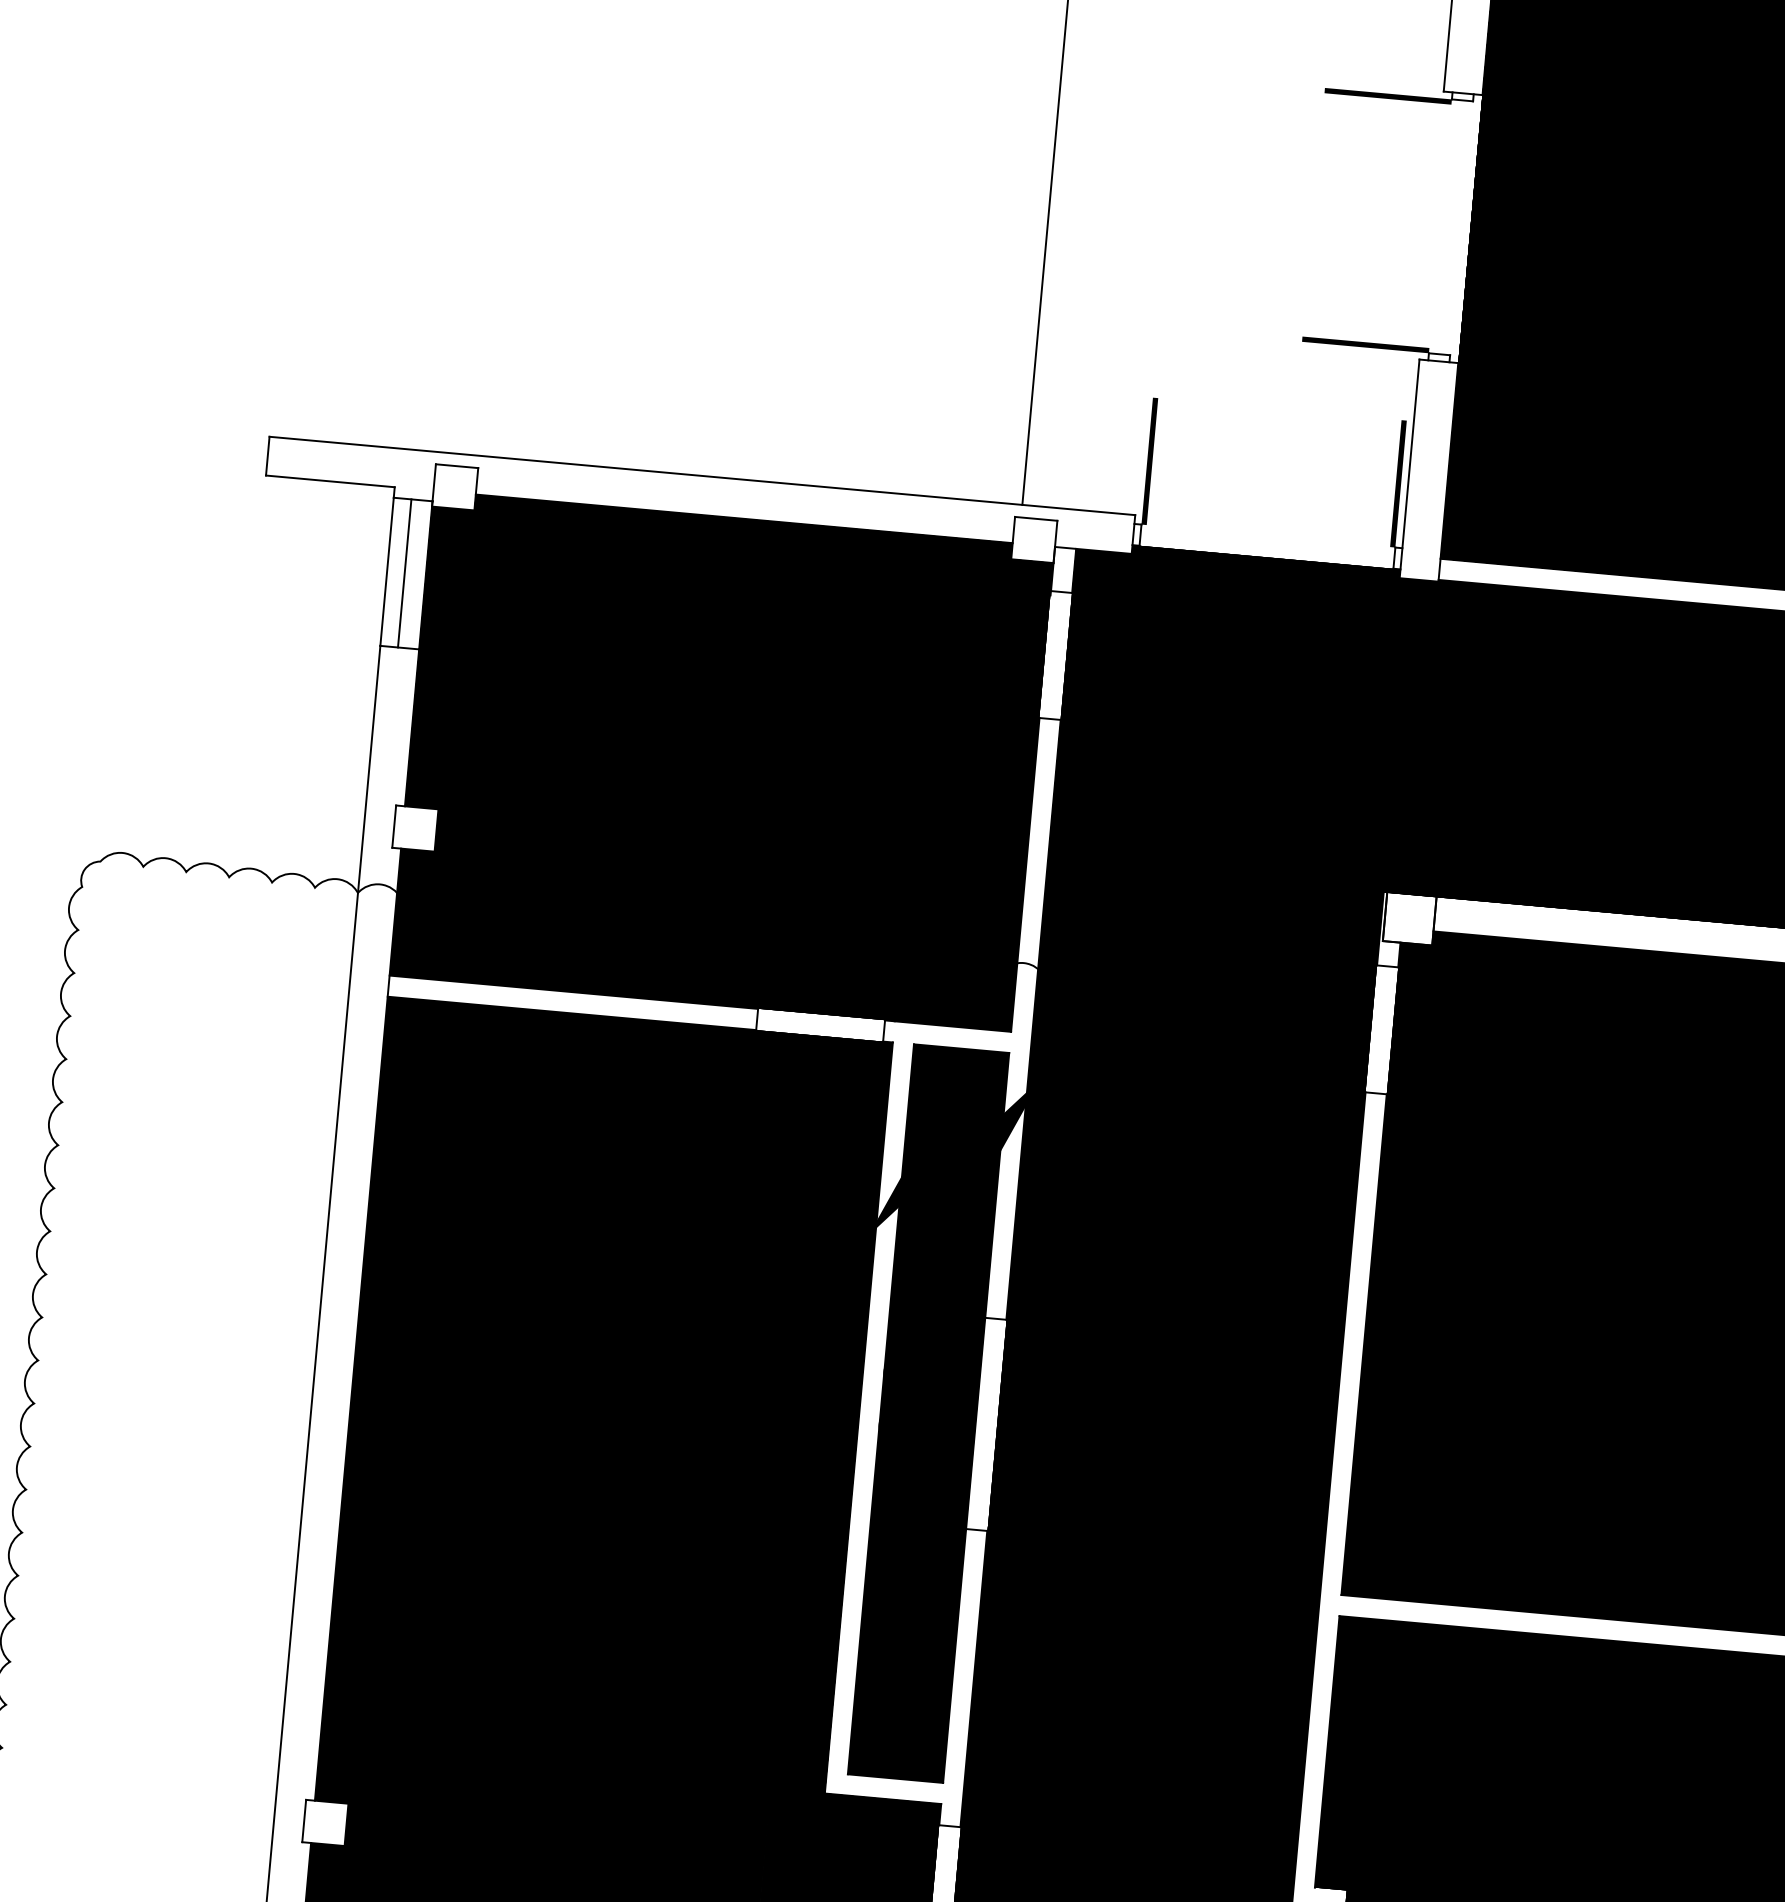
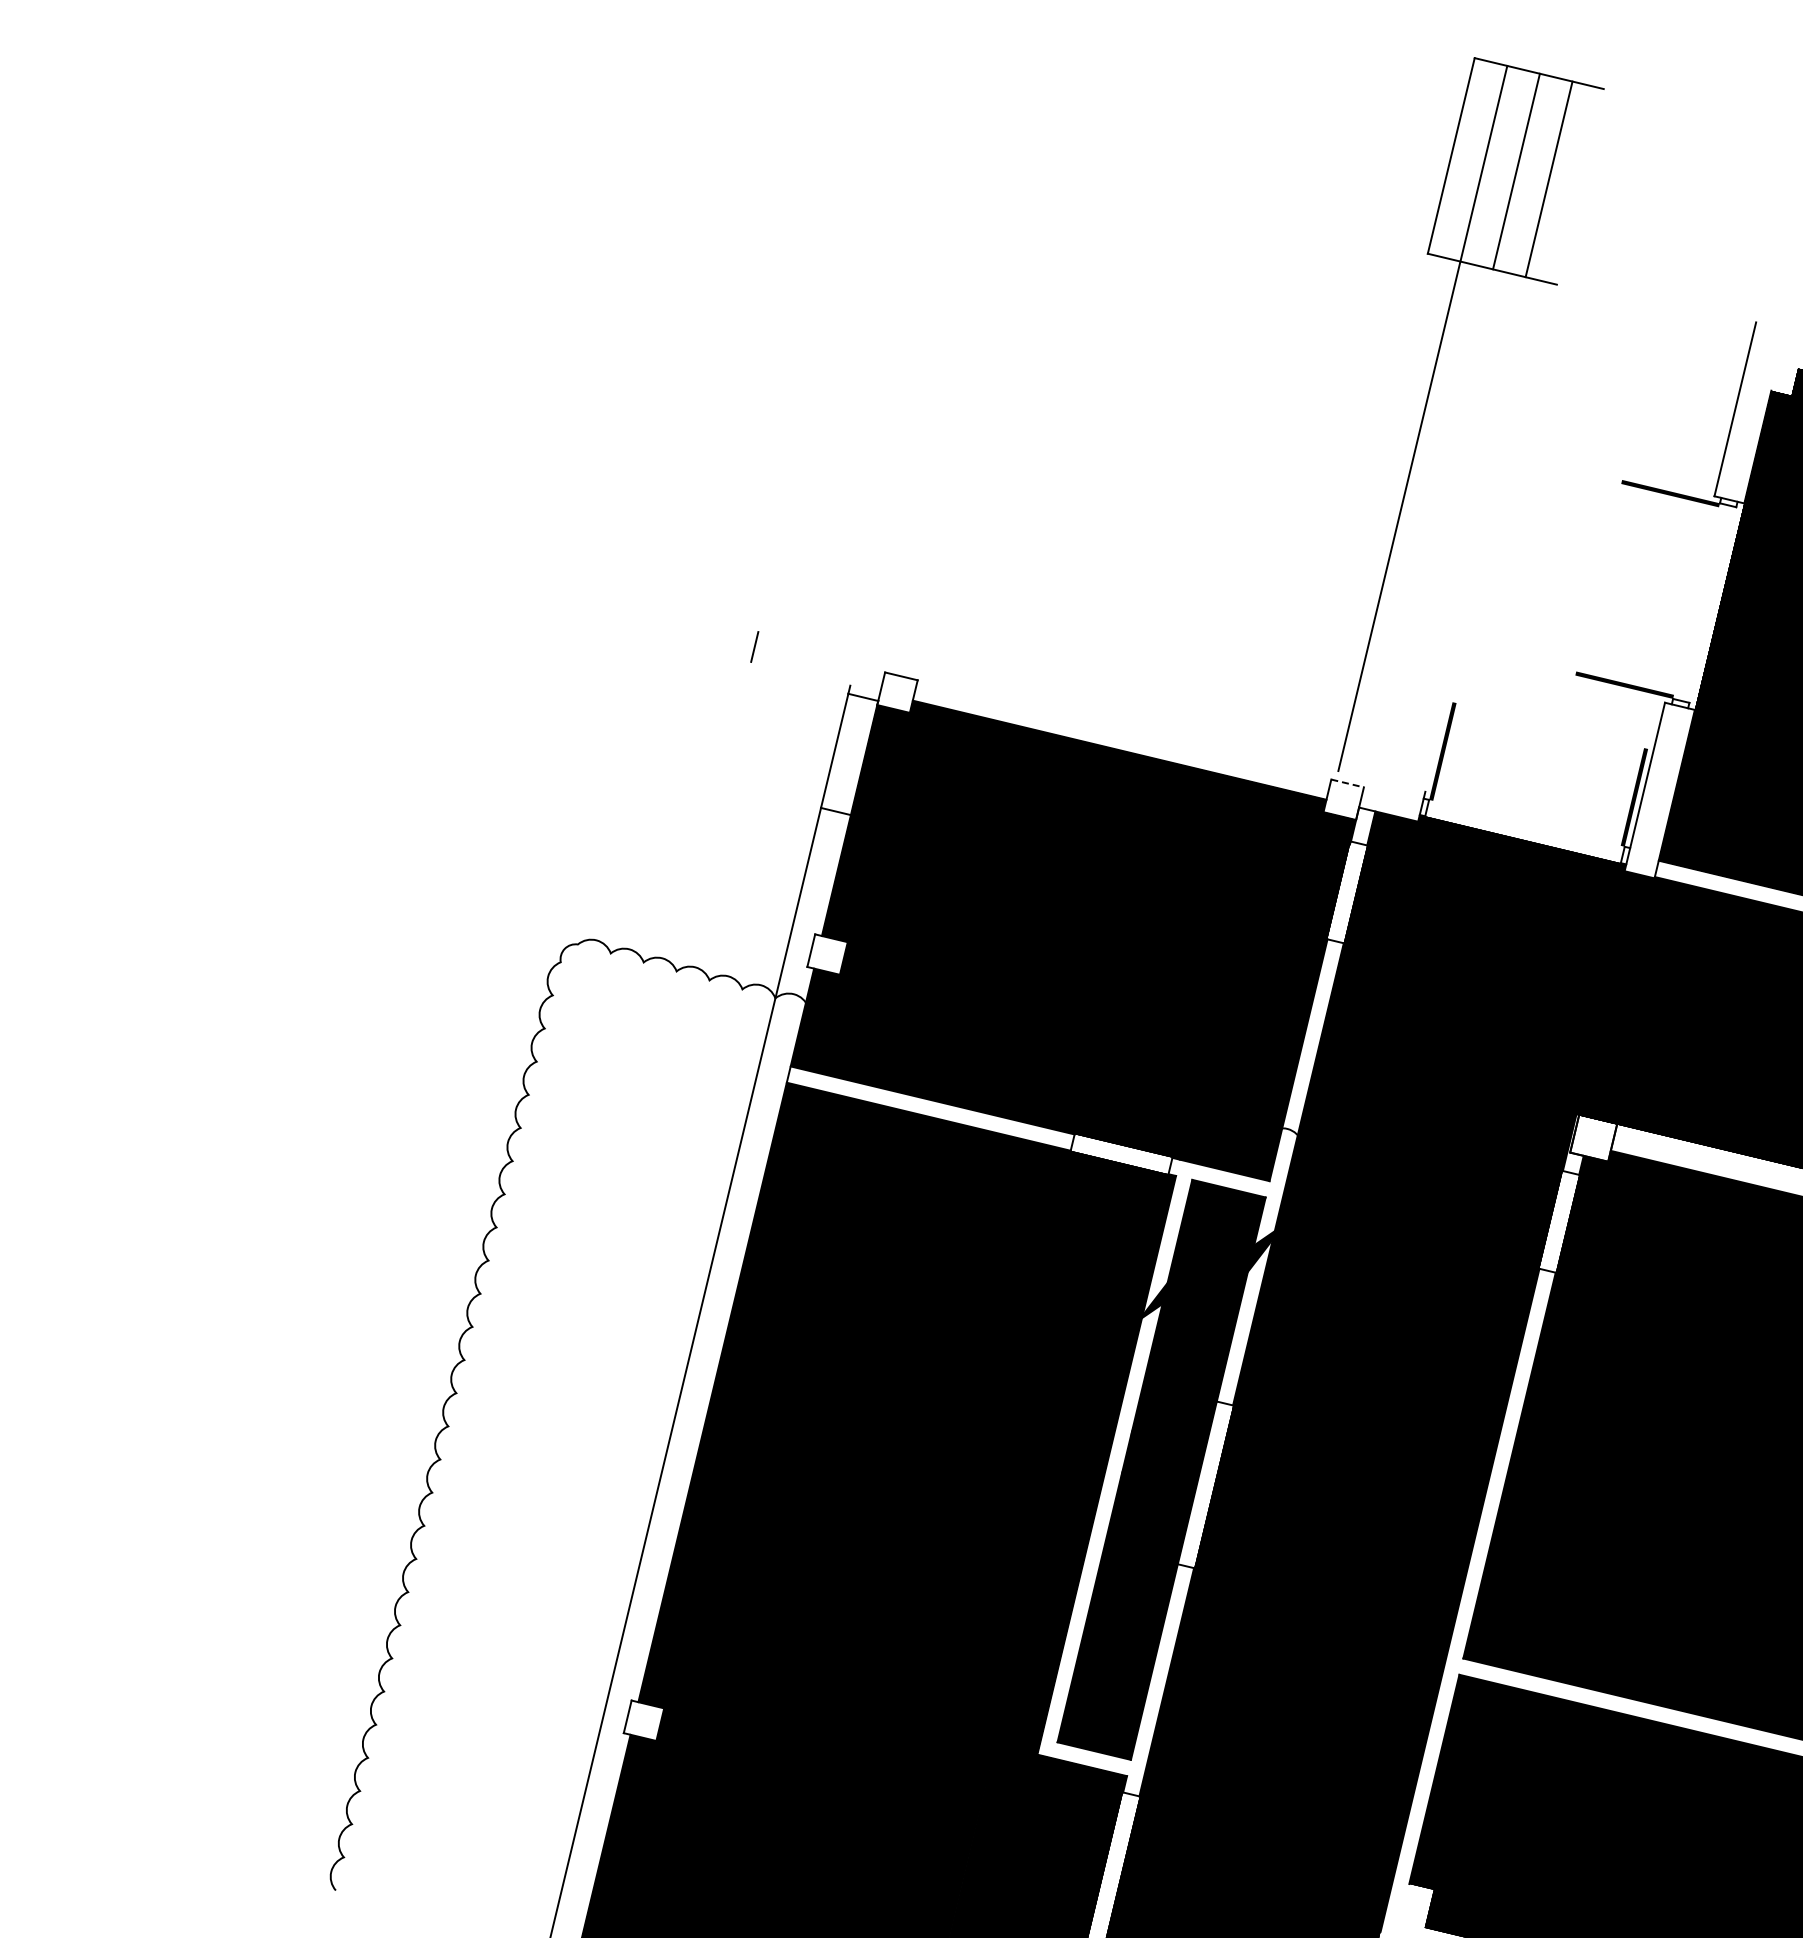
line: (701, 475) -> (1091, 711), removed
line: (330, 481) -> (800, 673), removed
line: (1036, 518) -> (1347, 783), solid -> dashed
line: (403, 574) -> (847, 754), removed

